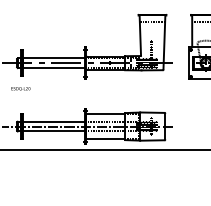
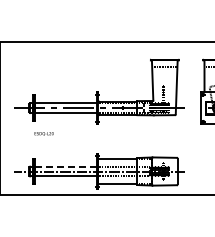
text: (20, 88) -> (43, 133), moved
line: (54, 121) -> (66, 166), solid -> dashed

